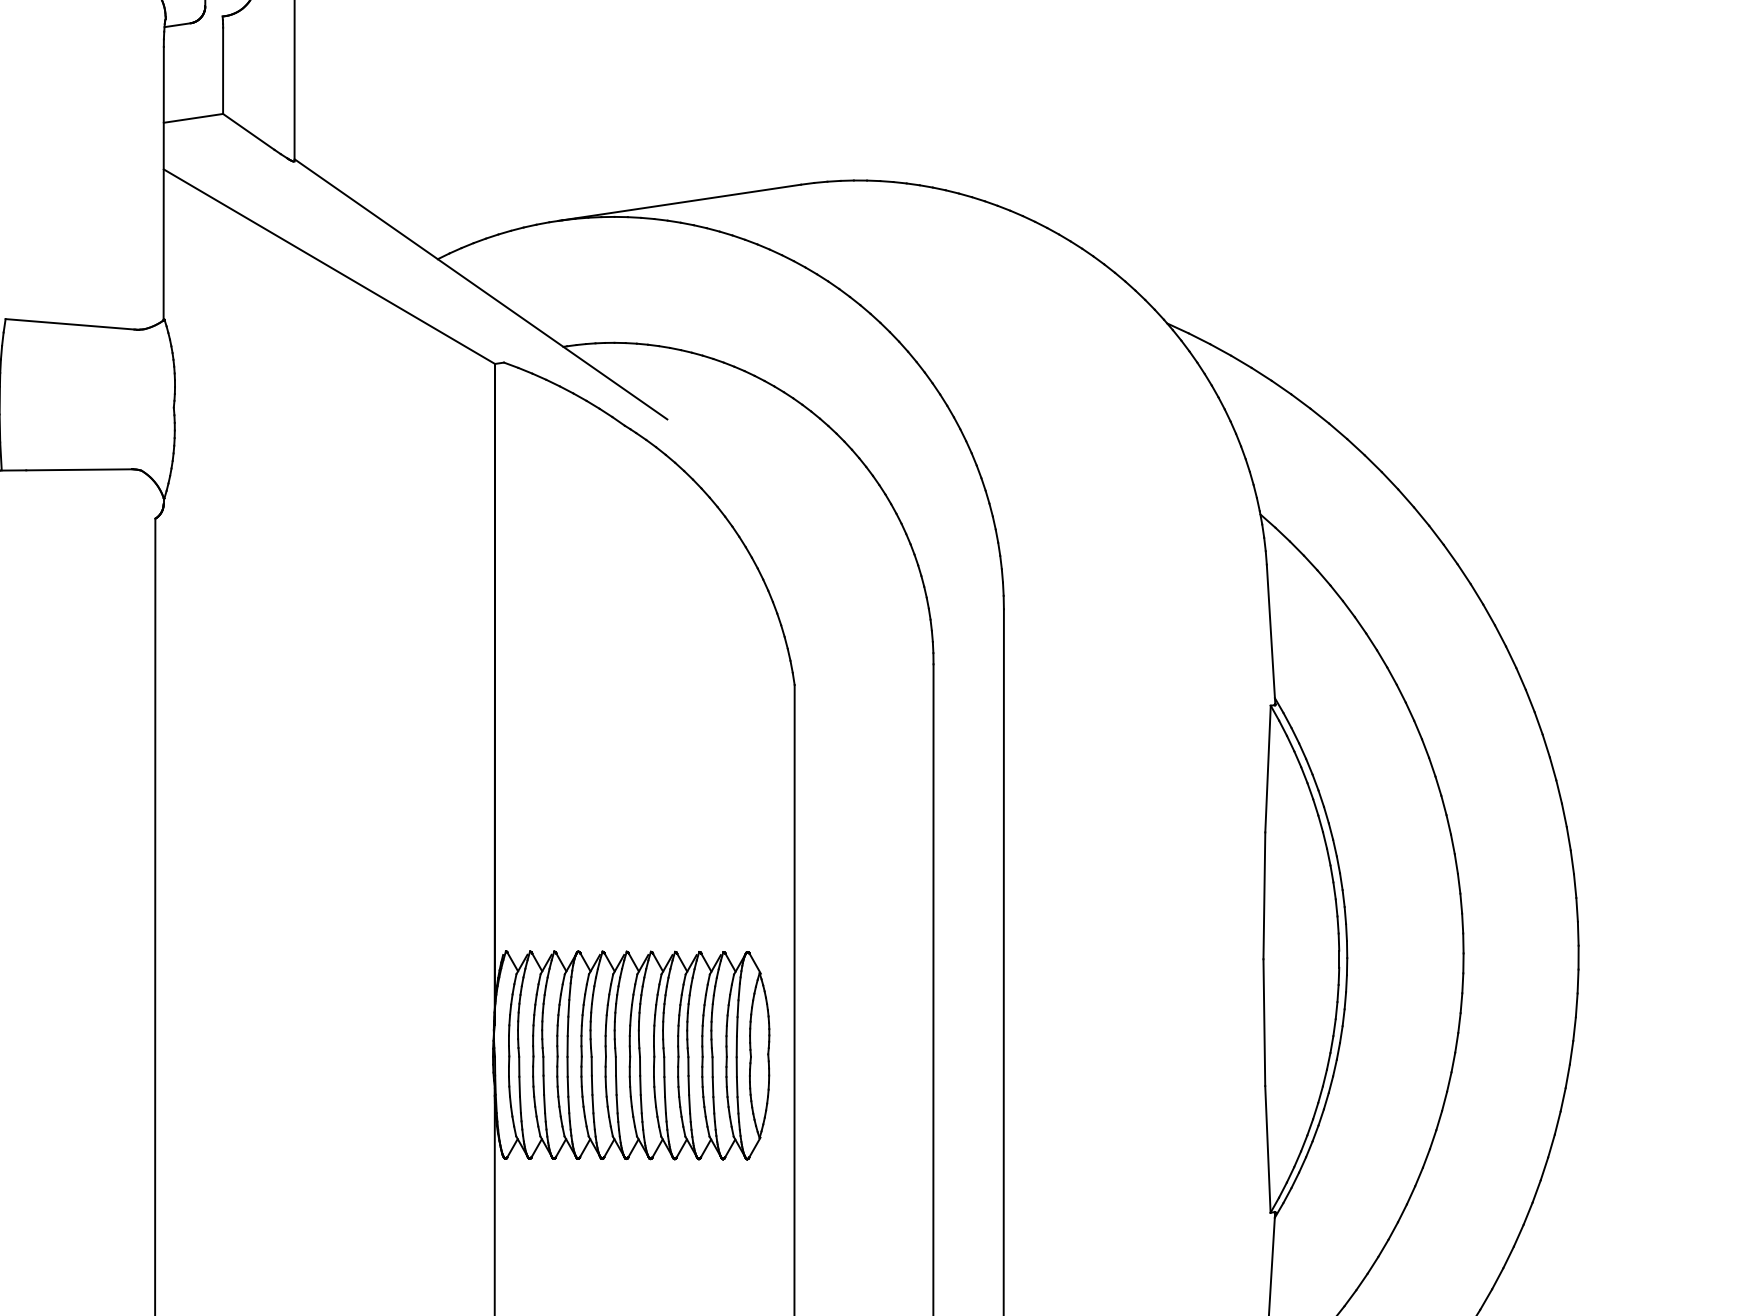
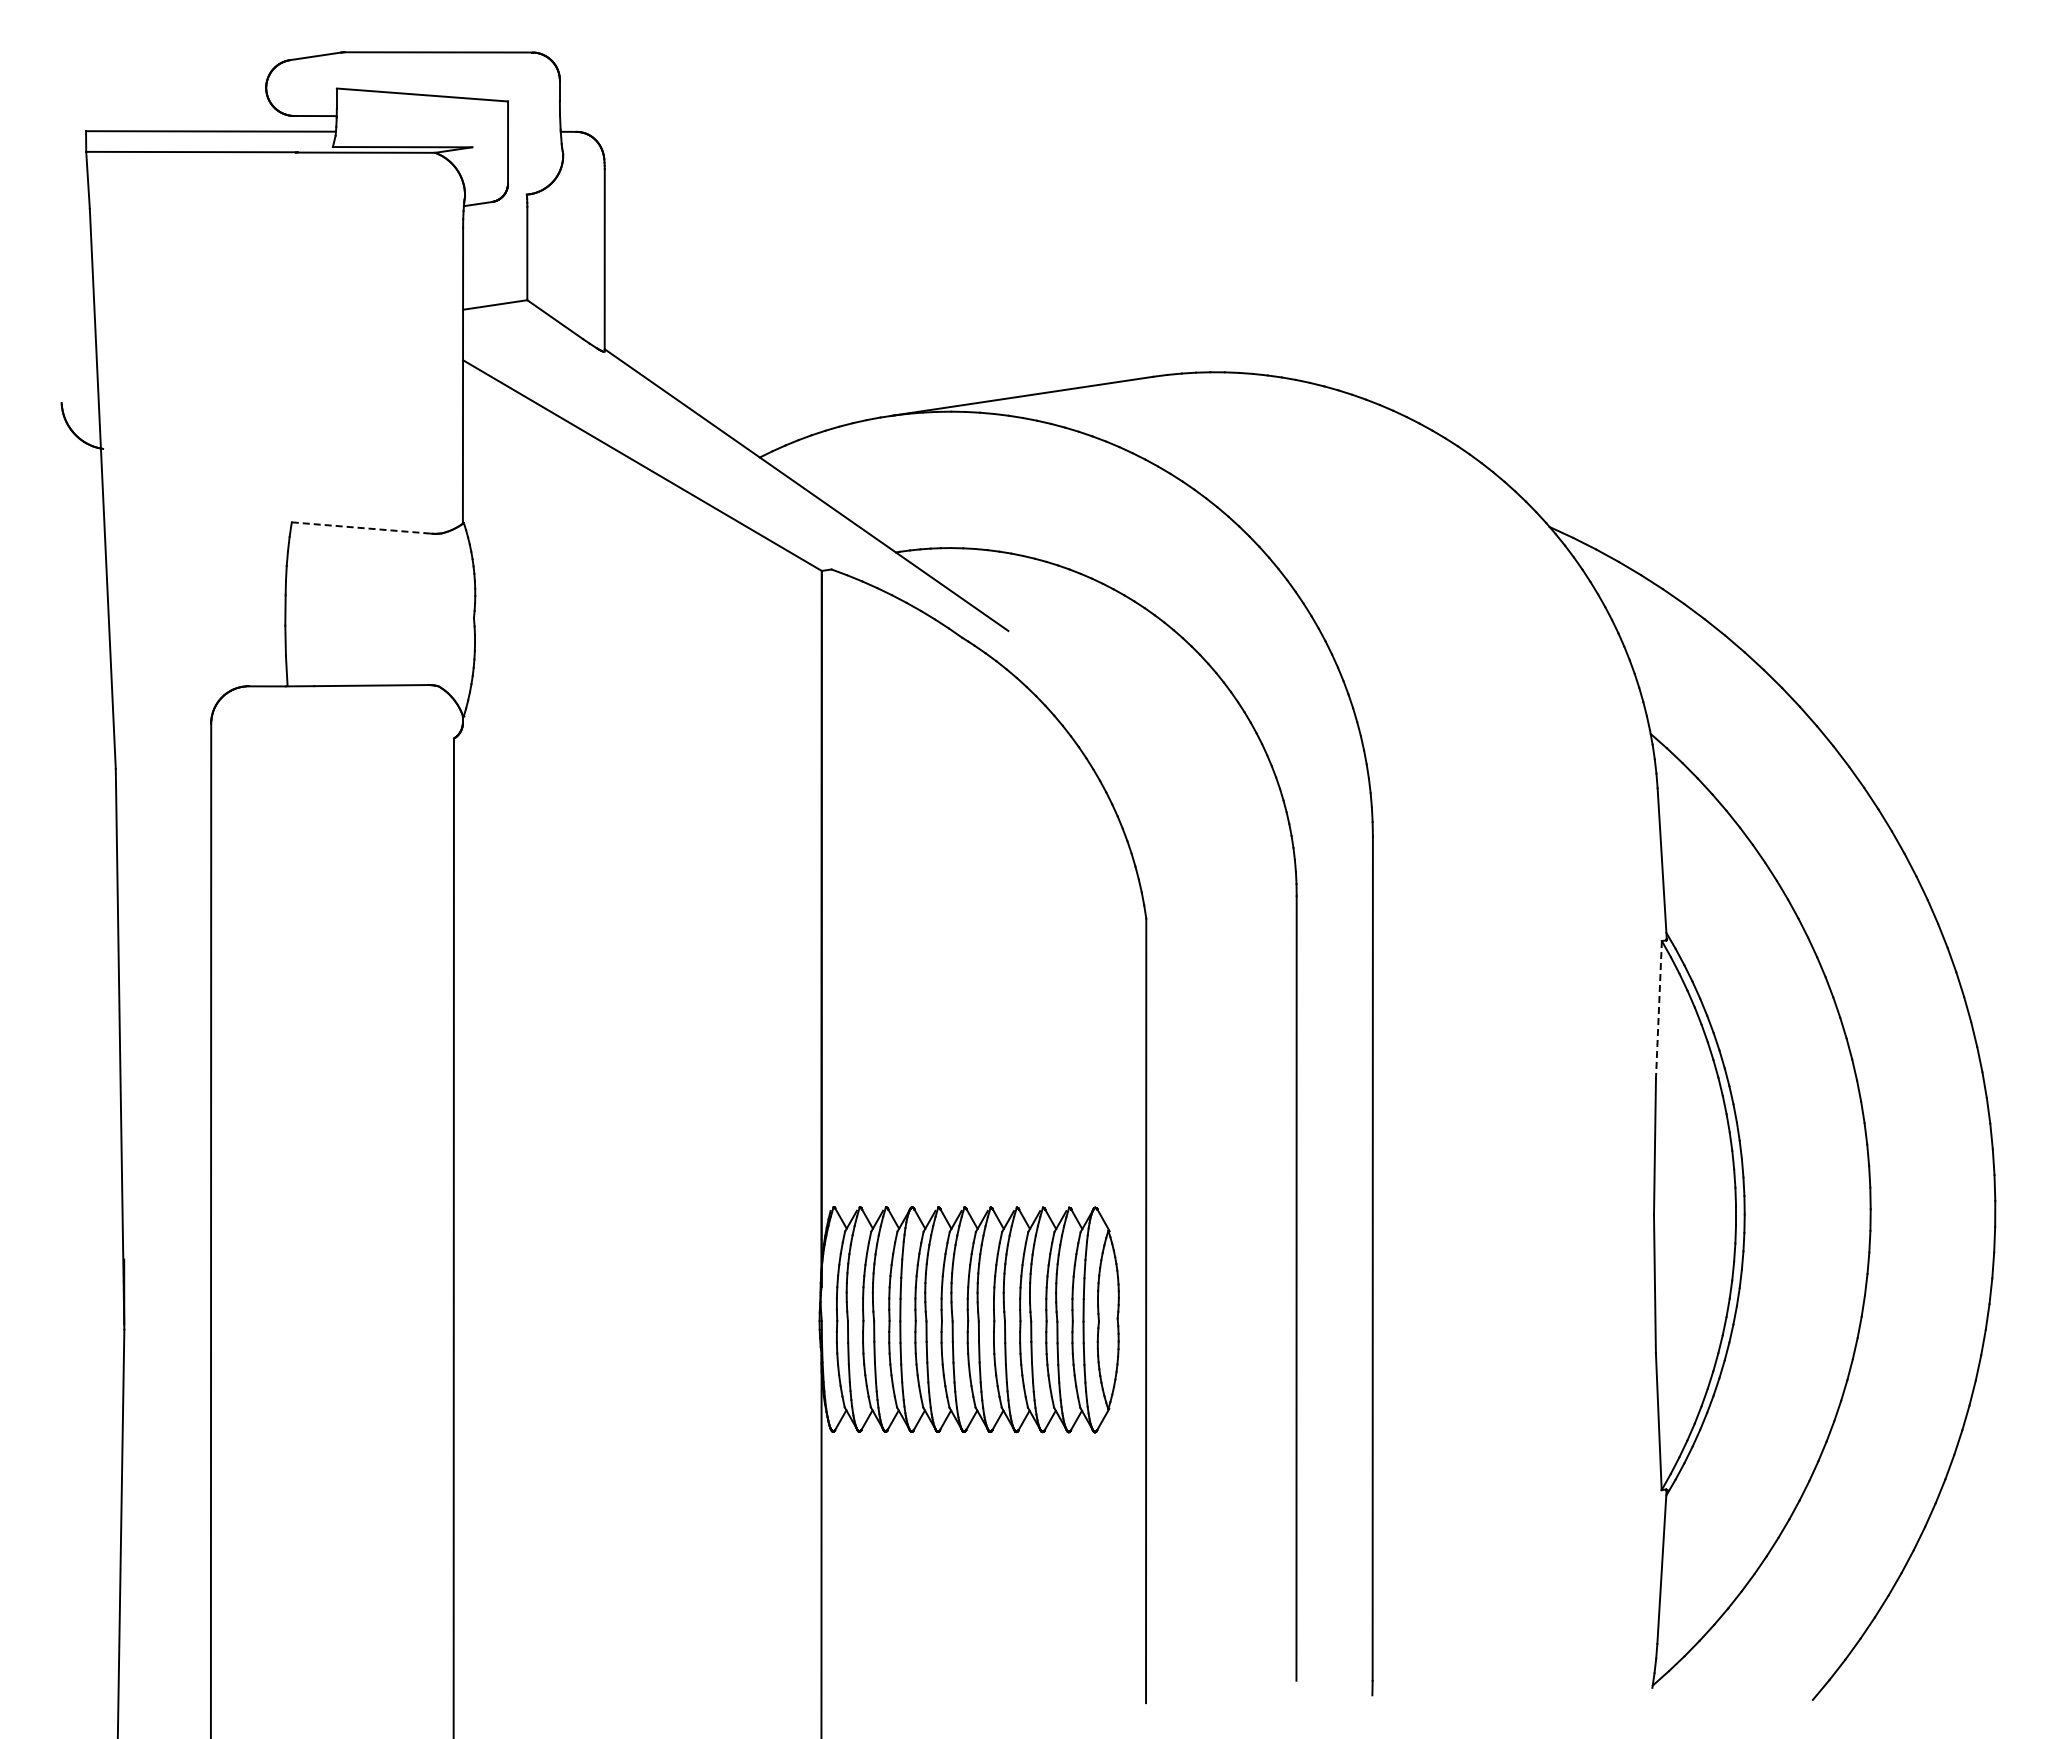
line: (69, 324) -> (361, 528), solid -> dashed
line: (1267, 768) -> (1658, 1009), solid -> dashed

